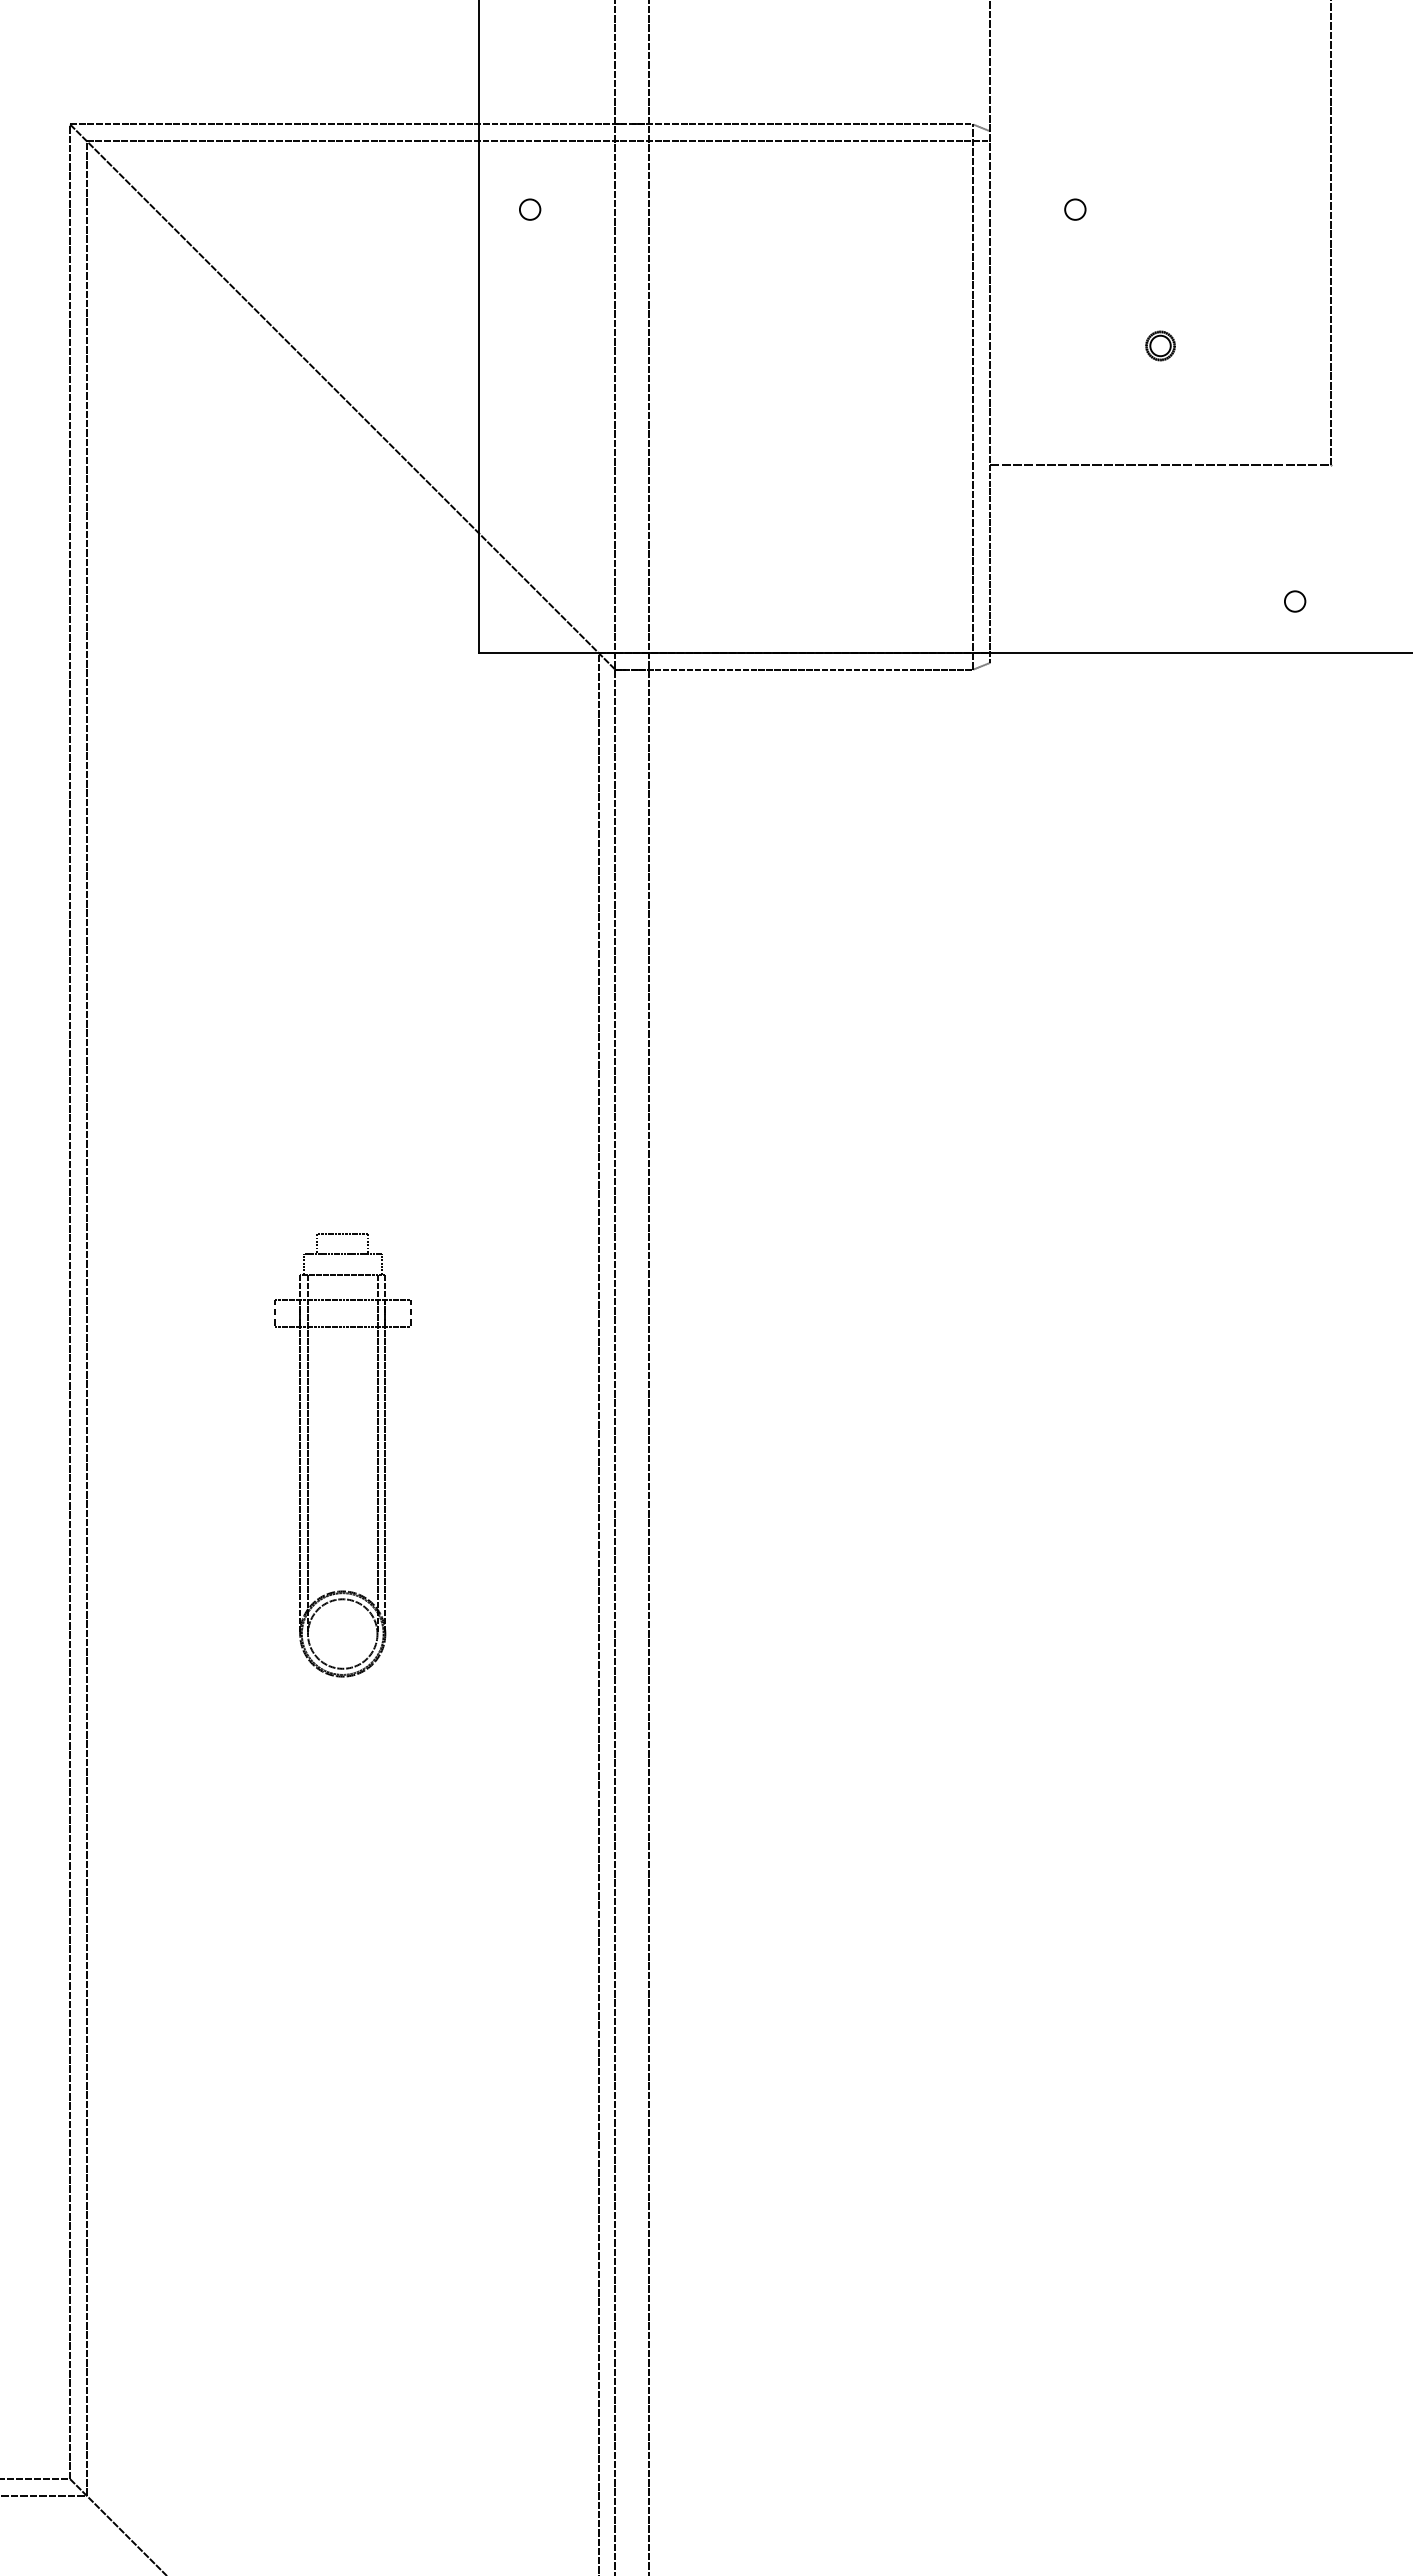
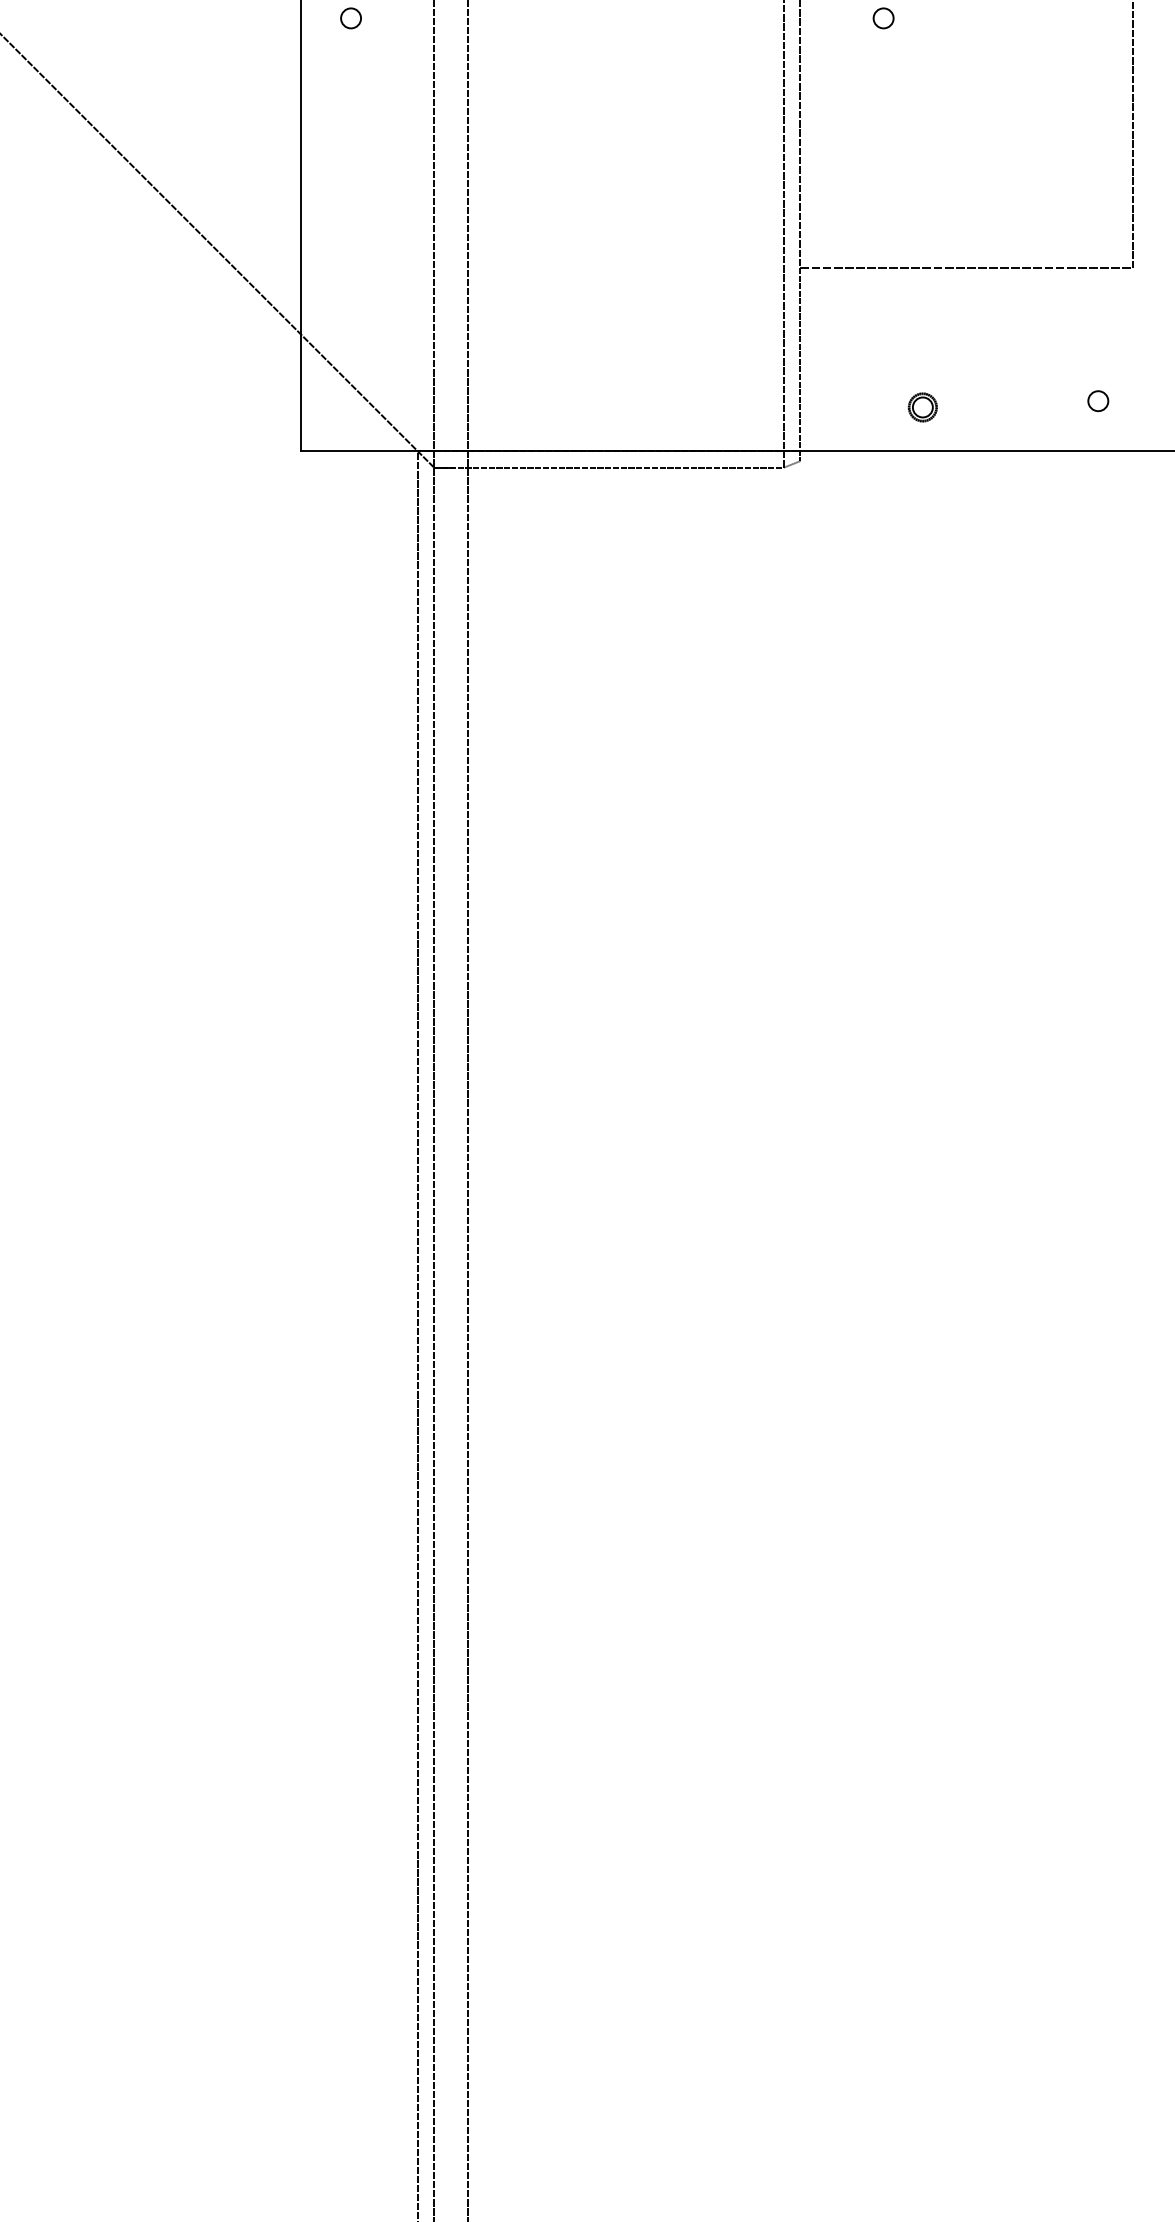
part: (1160, 345) -> (922, 407), moved
part: (308, 1455) -> (134, 1235), removed

